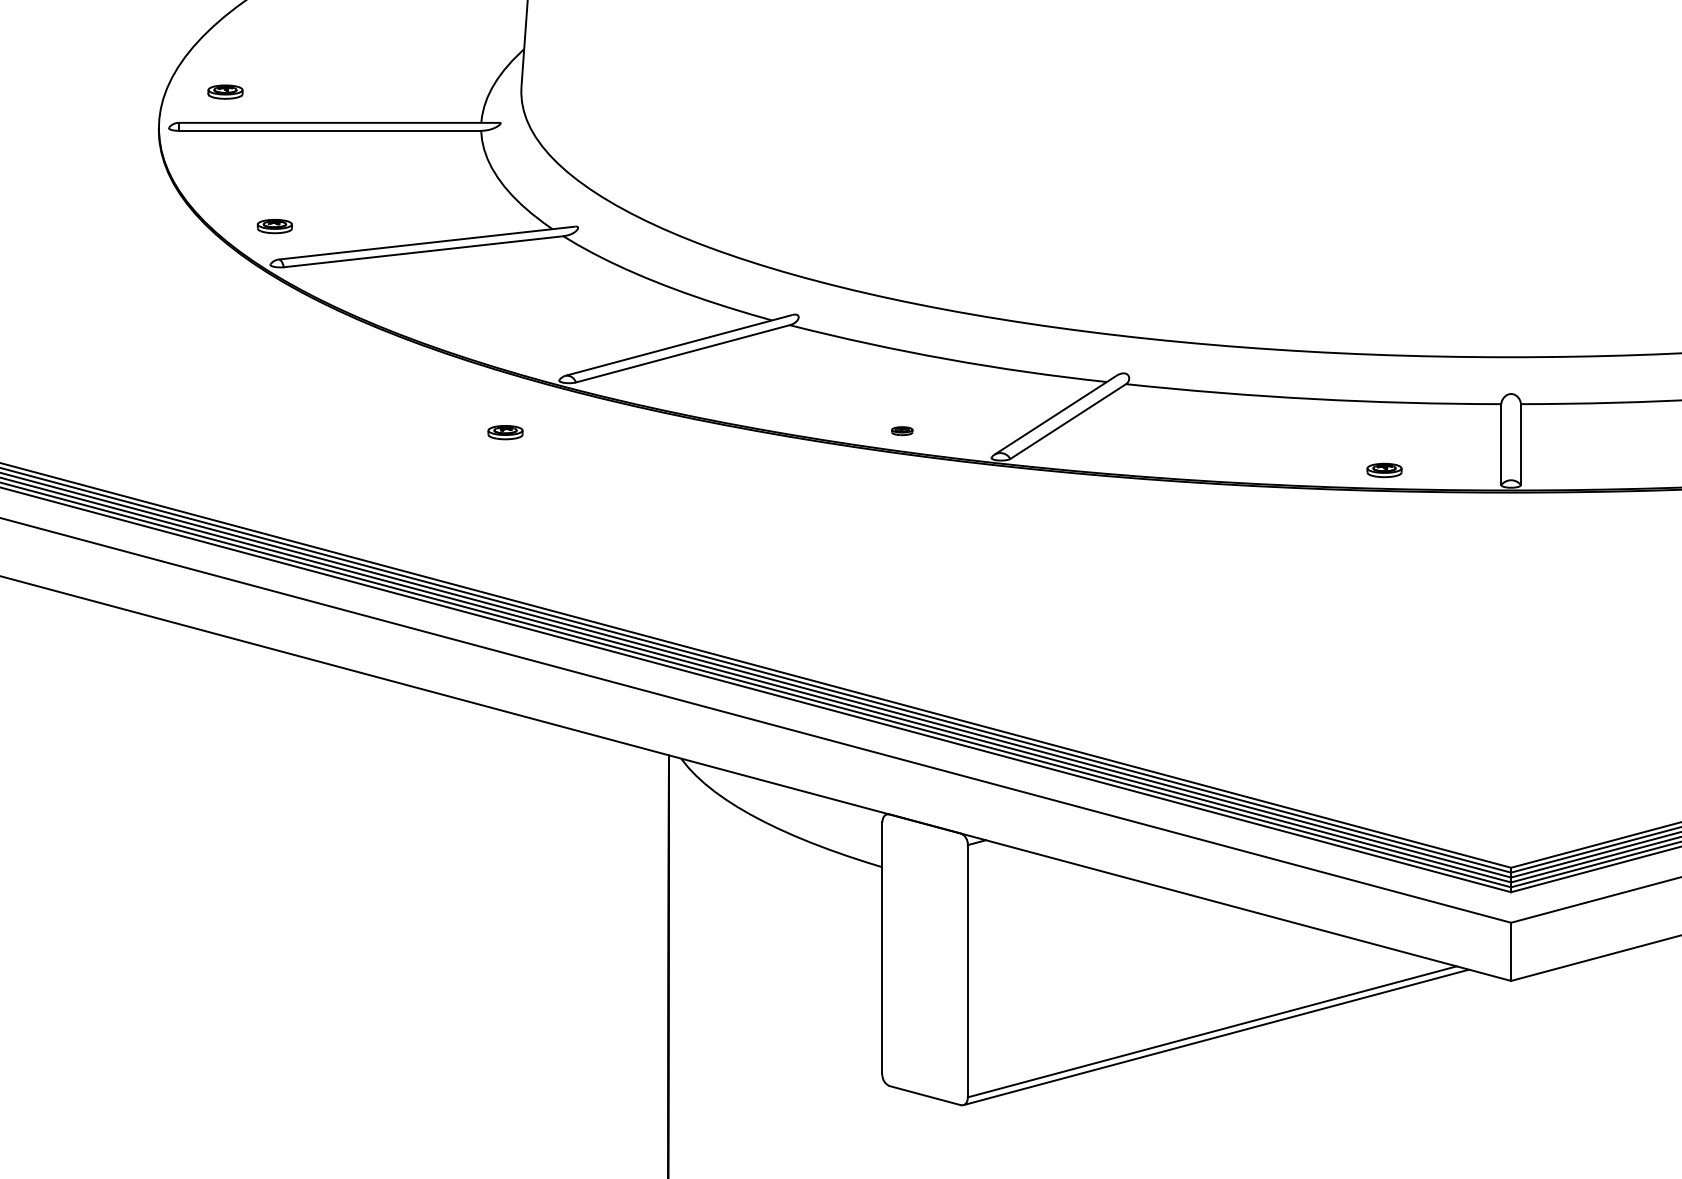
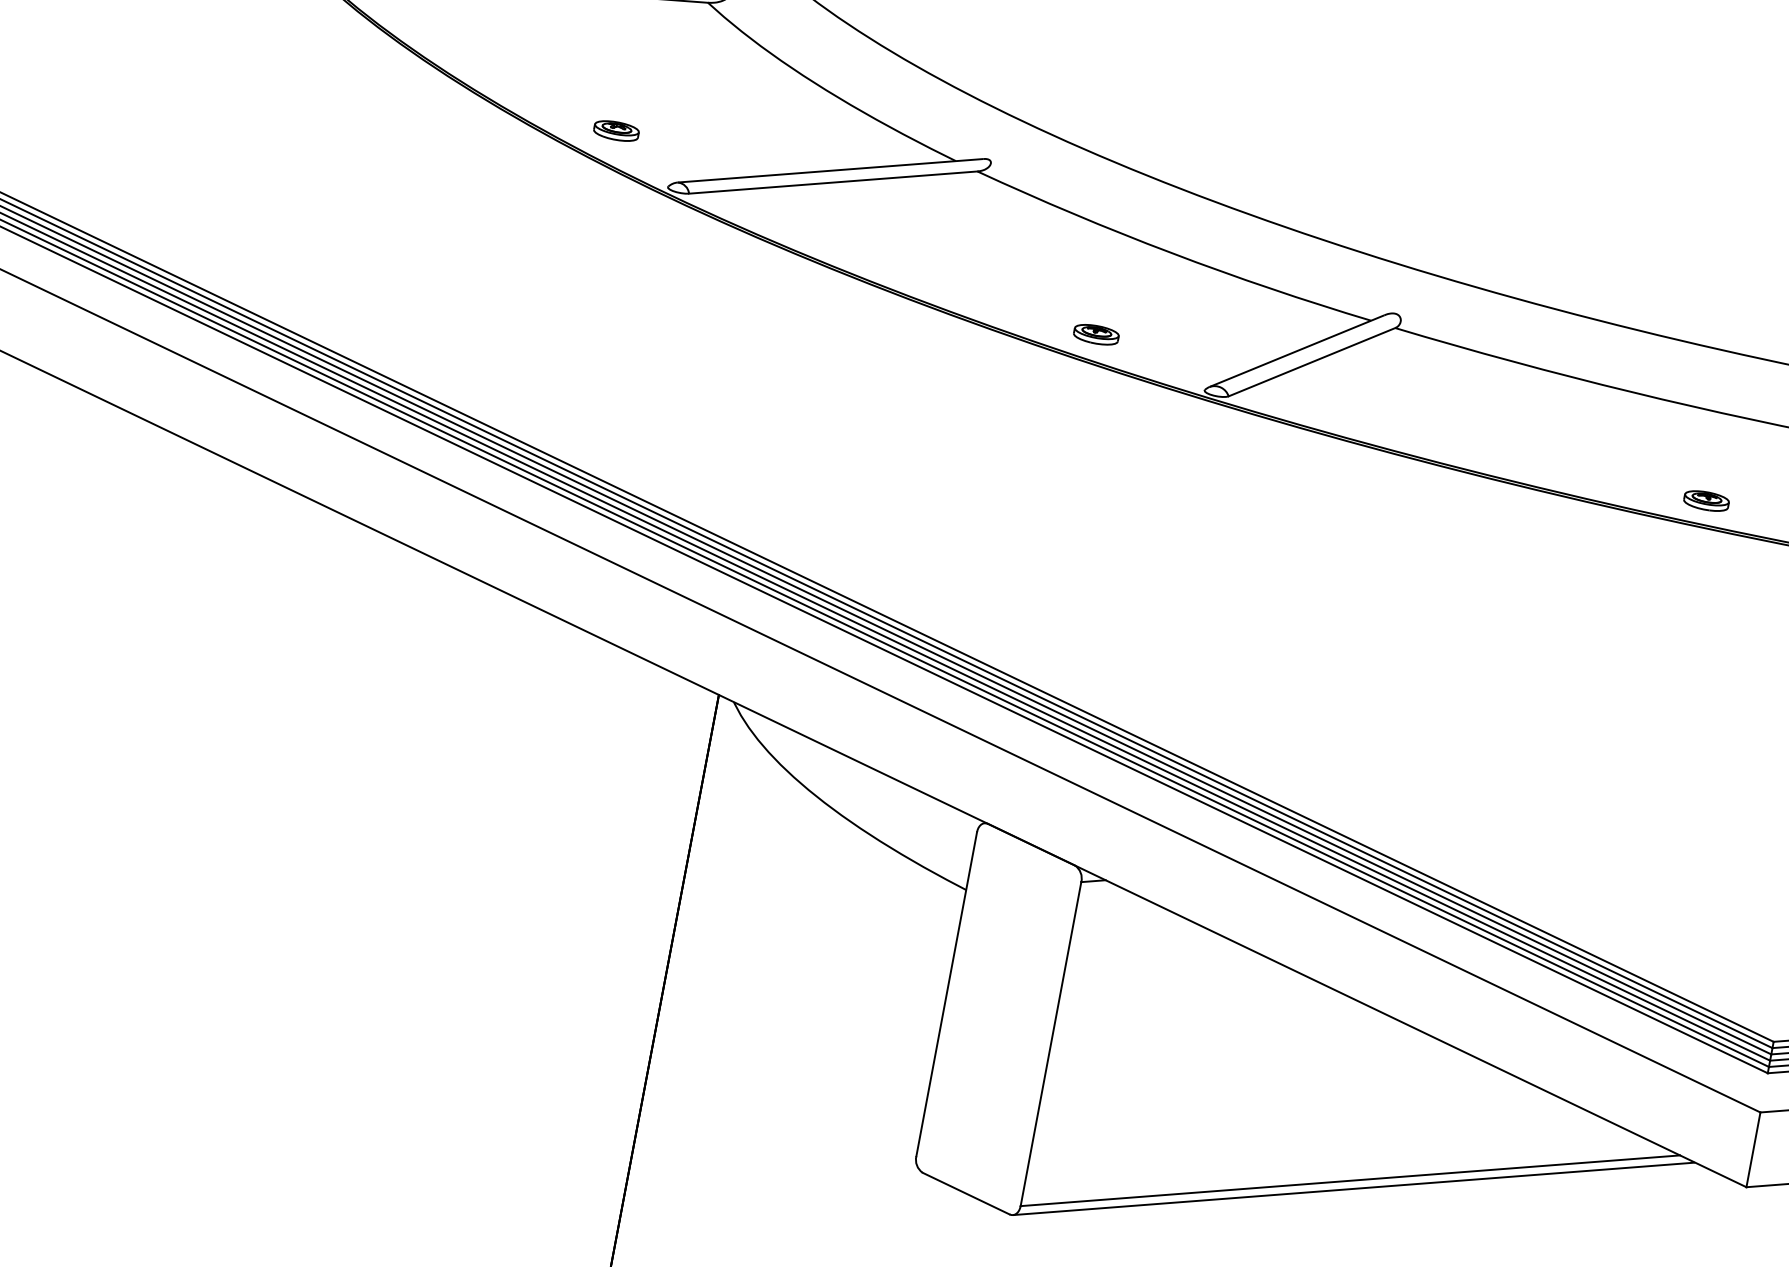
part: (902, 430) -> (1096, 333), size x1.67
part: (505, 432) -> (616, 130), moved

